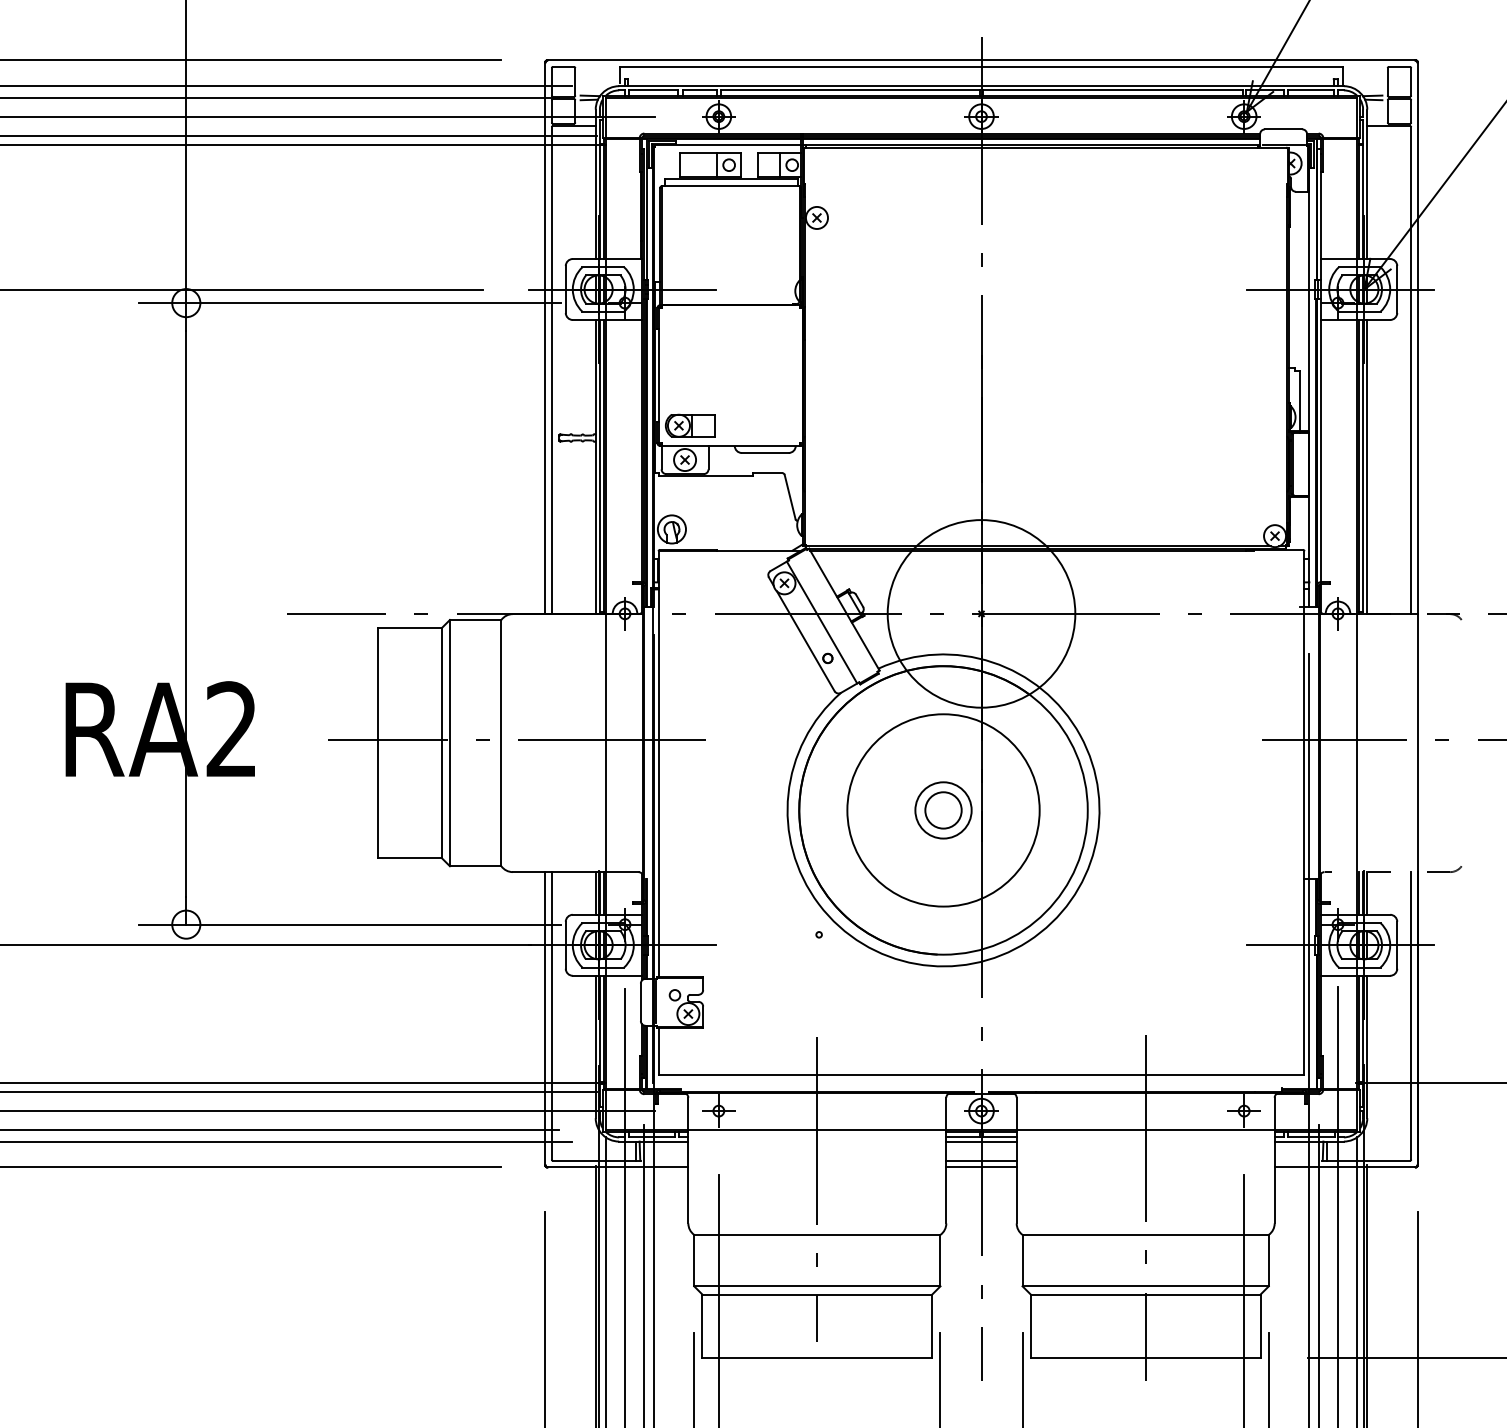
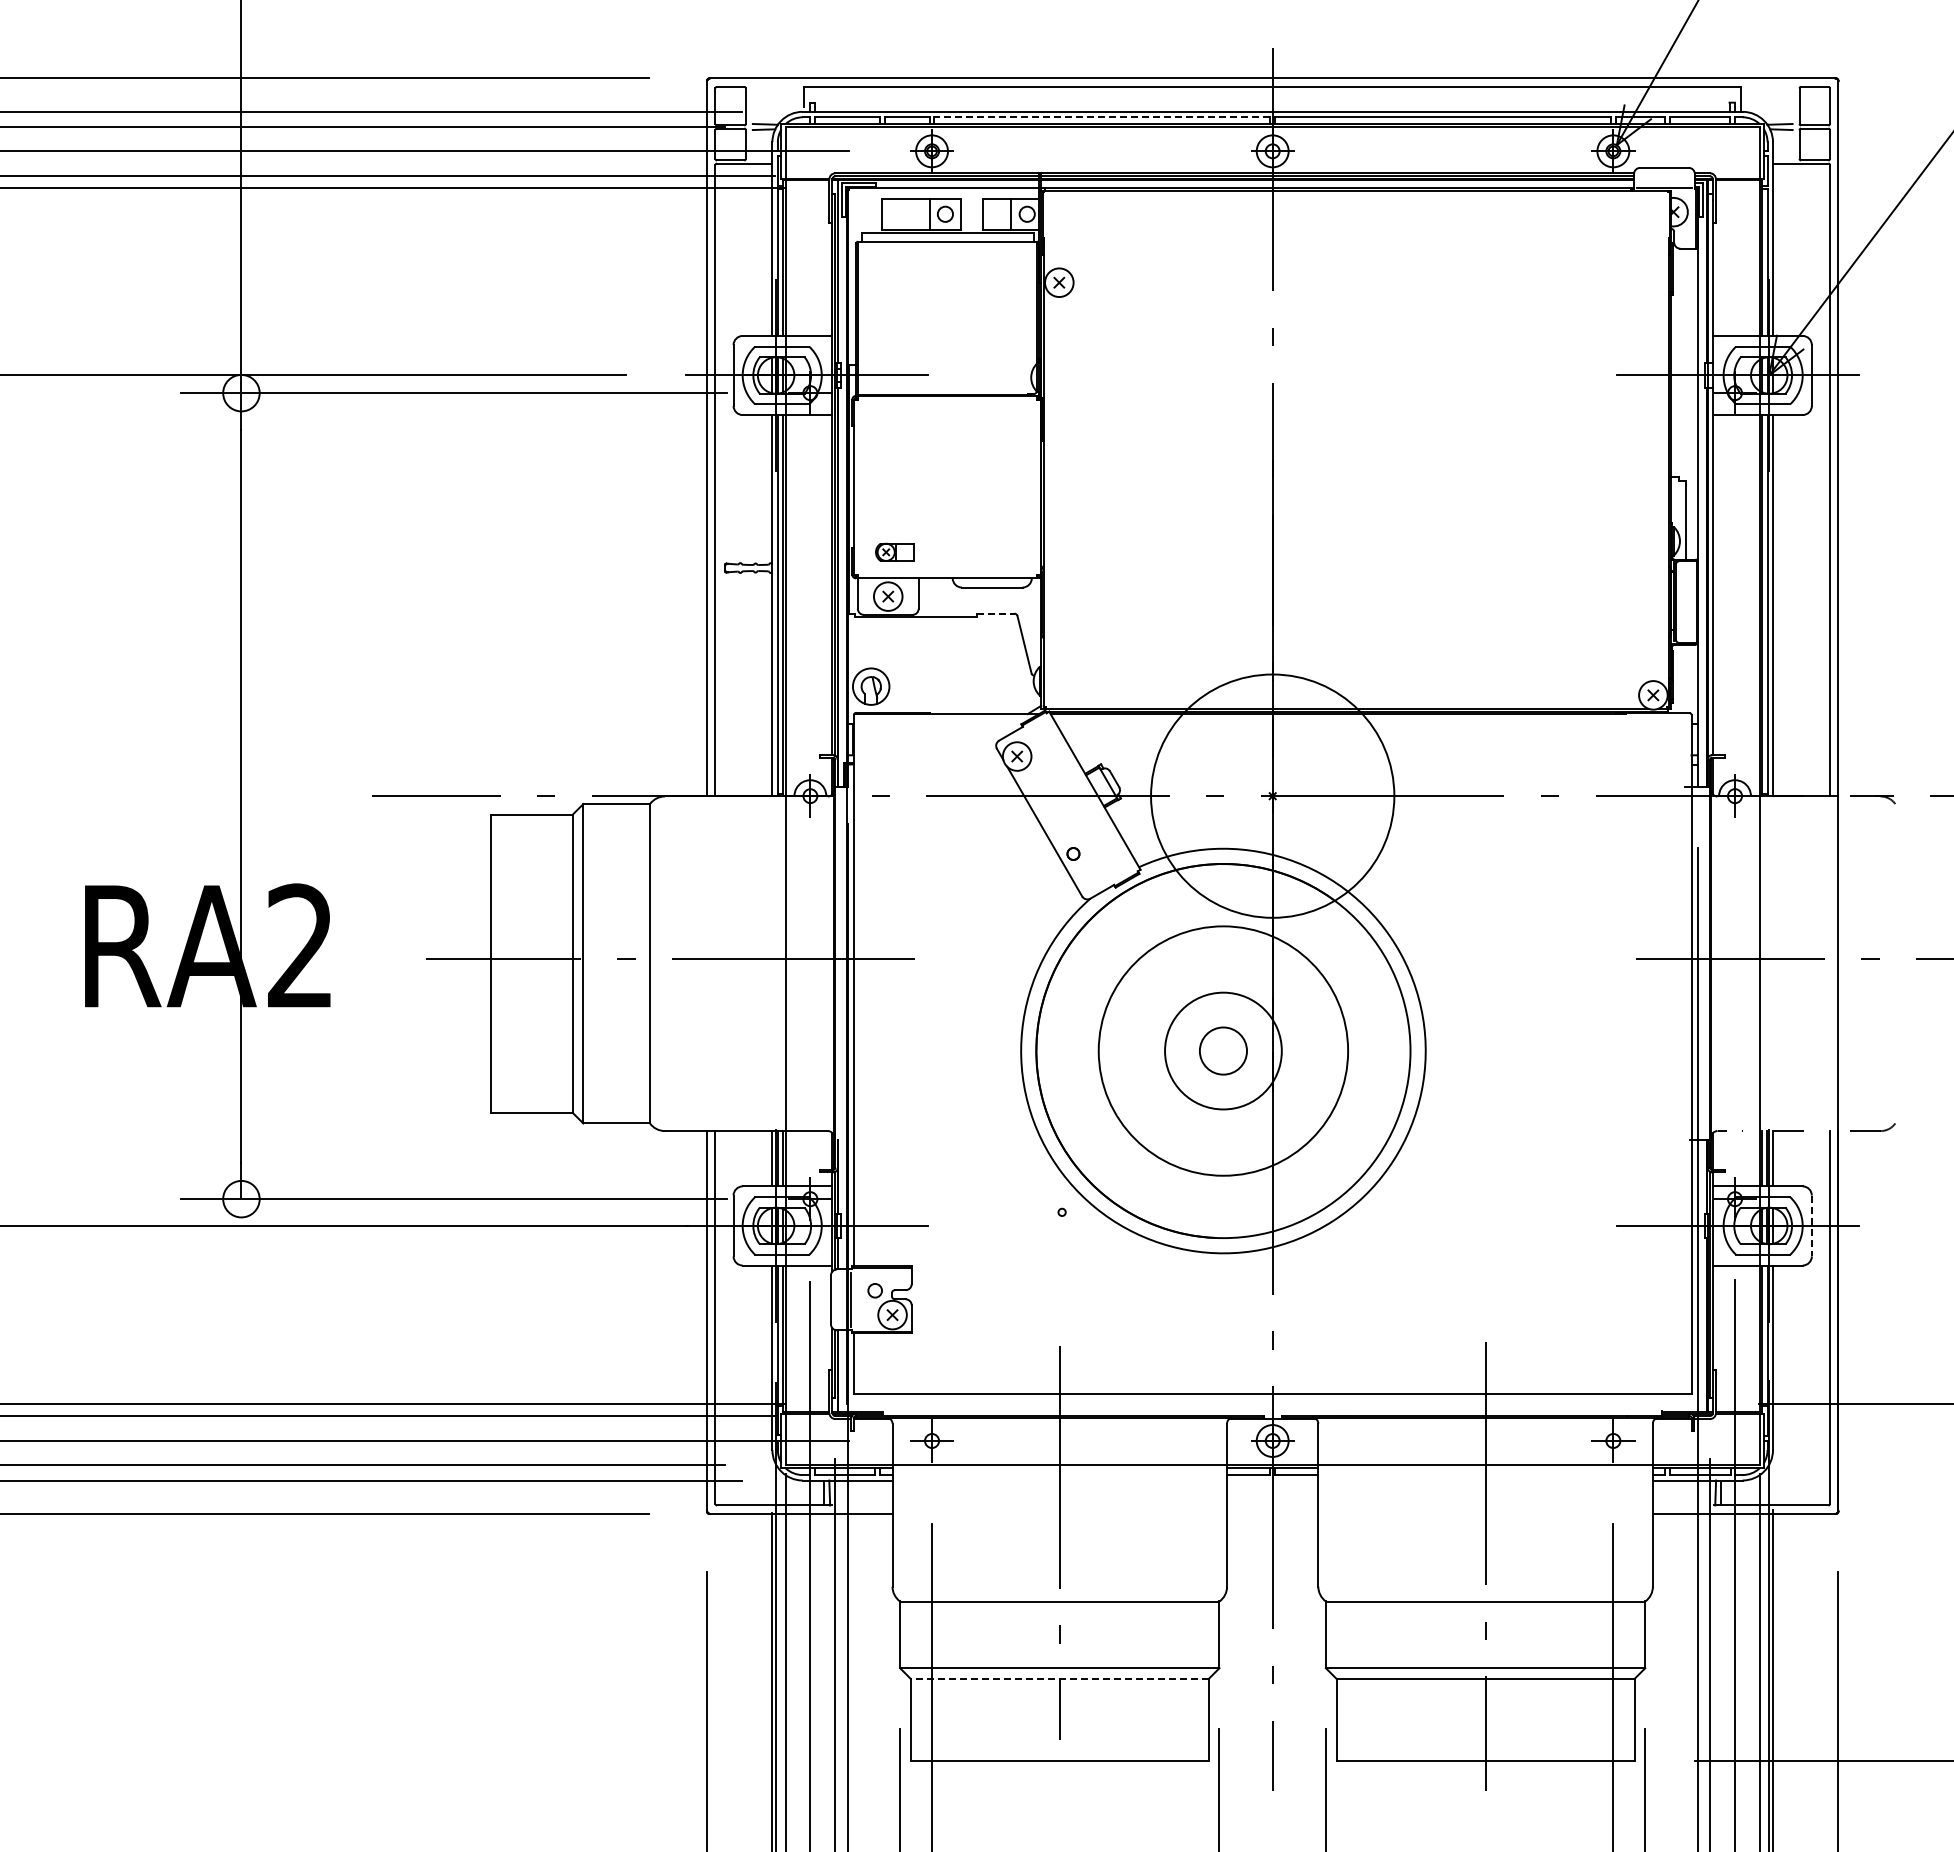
line: (849, 90) -> (1101, 117), solid -> dashed
part: (689, 425) -> (894, 552), size x0.6
line: (767, 473) -> (995, 613), solid -> dashed
line: (821, 622) -> (1065, 807), removed
circle: (942, 810) -> (1222, 1050), size x1.6
line: (1396, 945) -> (1811, 1226), solid -> dashed
line: (981, 1141) -> (1272, 1480), removed
line: (981, 1160) -> (1272, 1505), removed
line: (981, 1167) -> (1272, 1513), removed
line: (817, 1294) -> (1059, 1678), solid -> dashed

